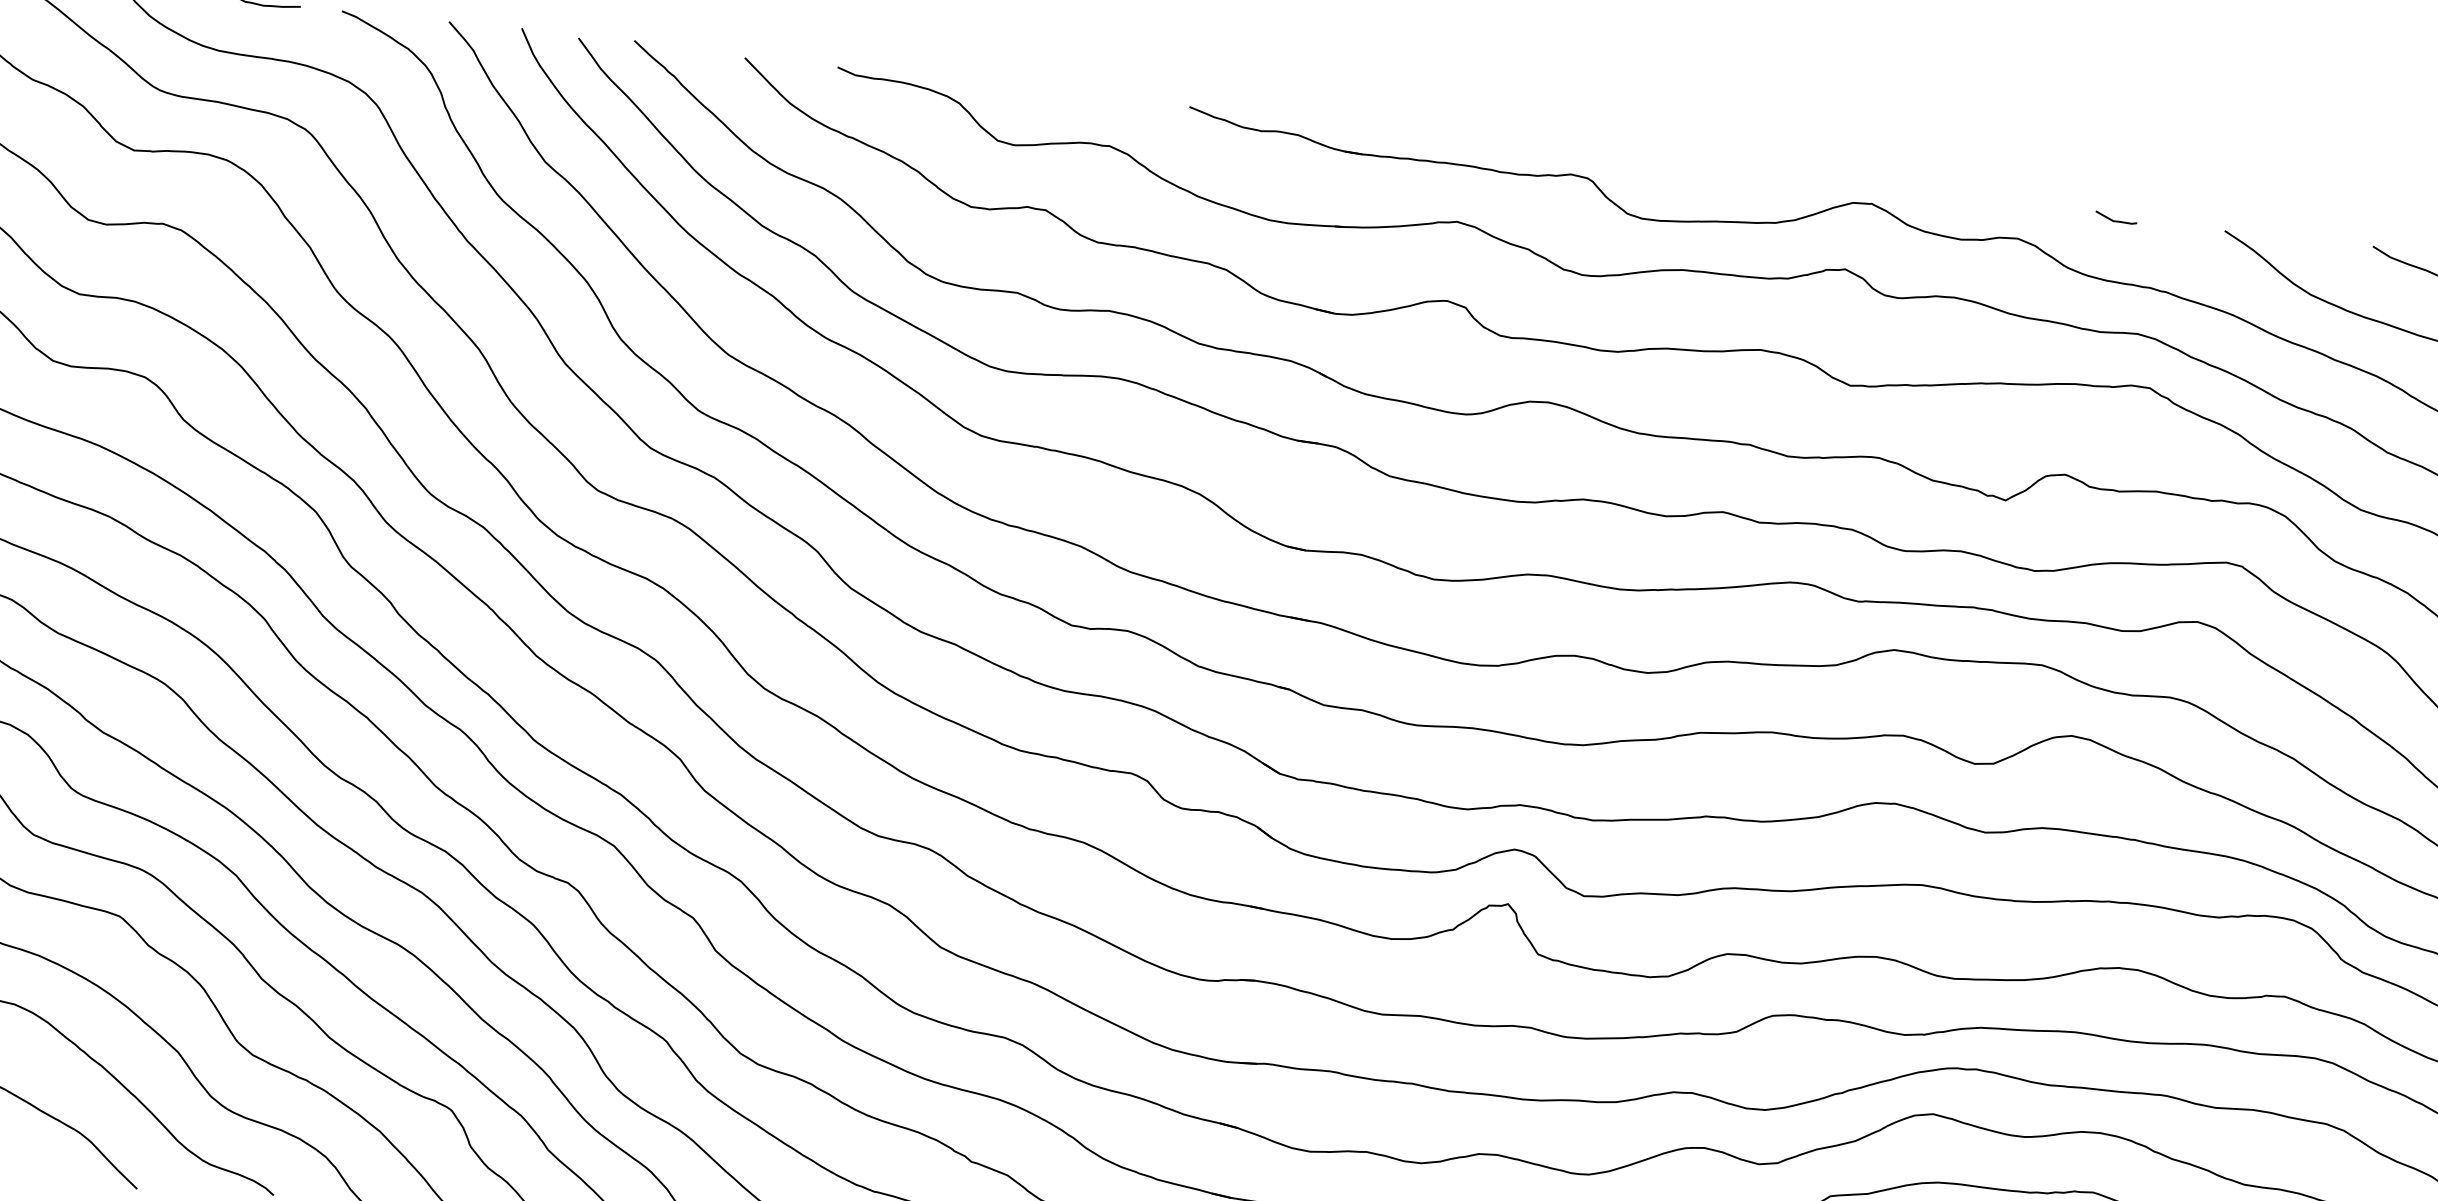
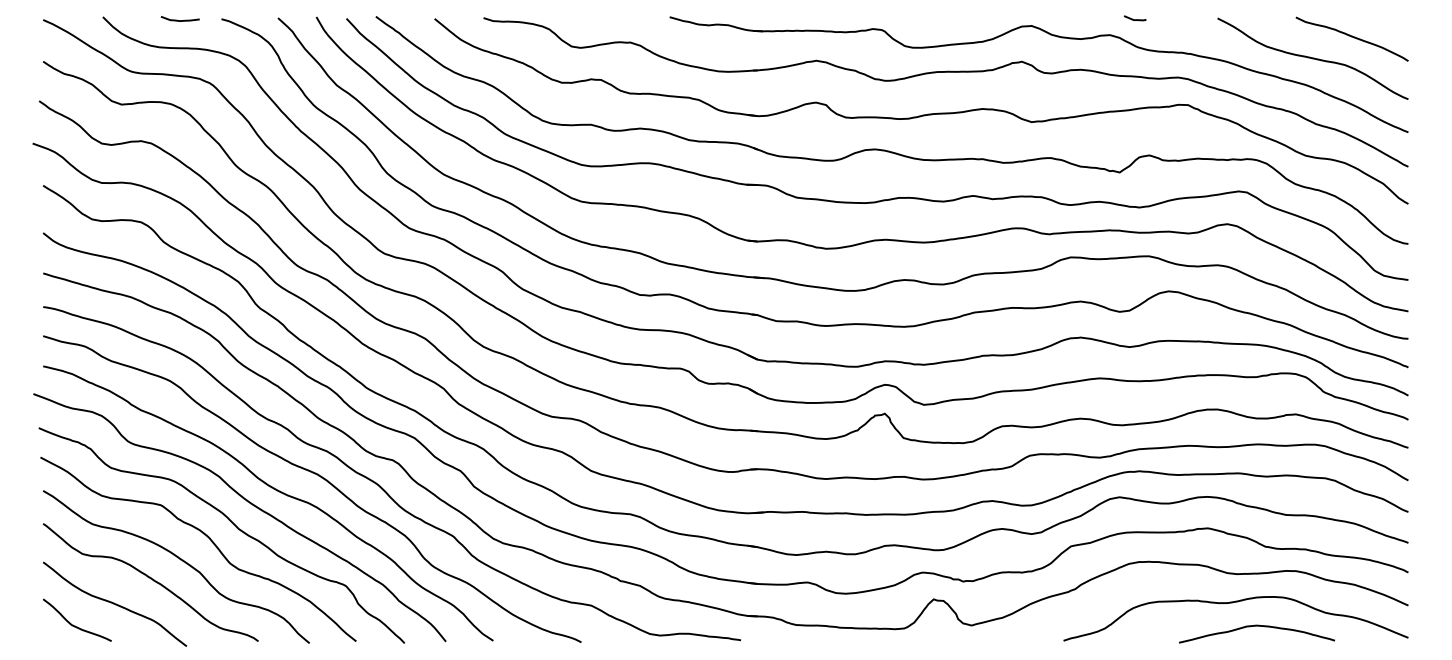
line: (2116, 220) -> (1135, 19), moved

